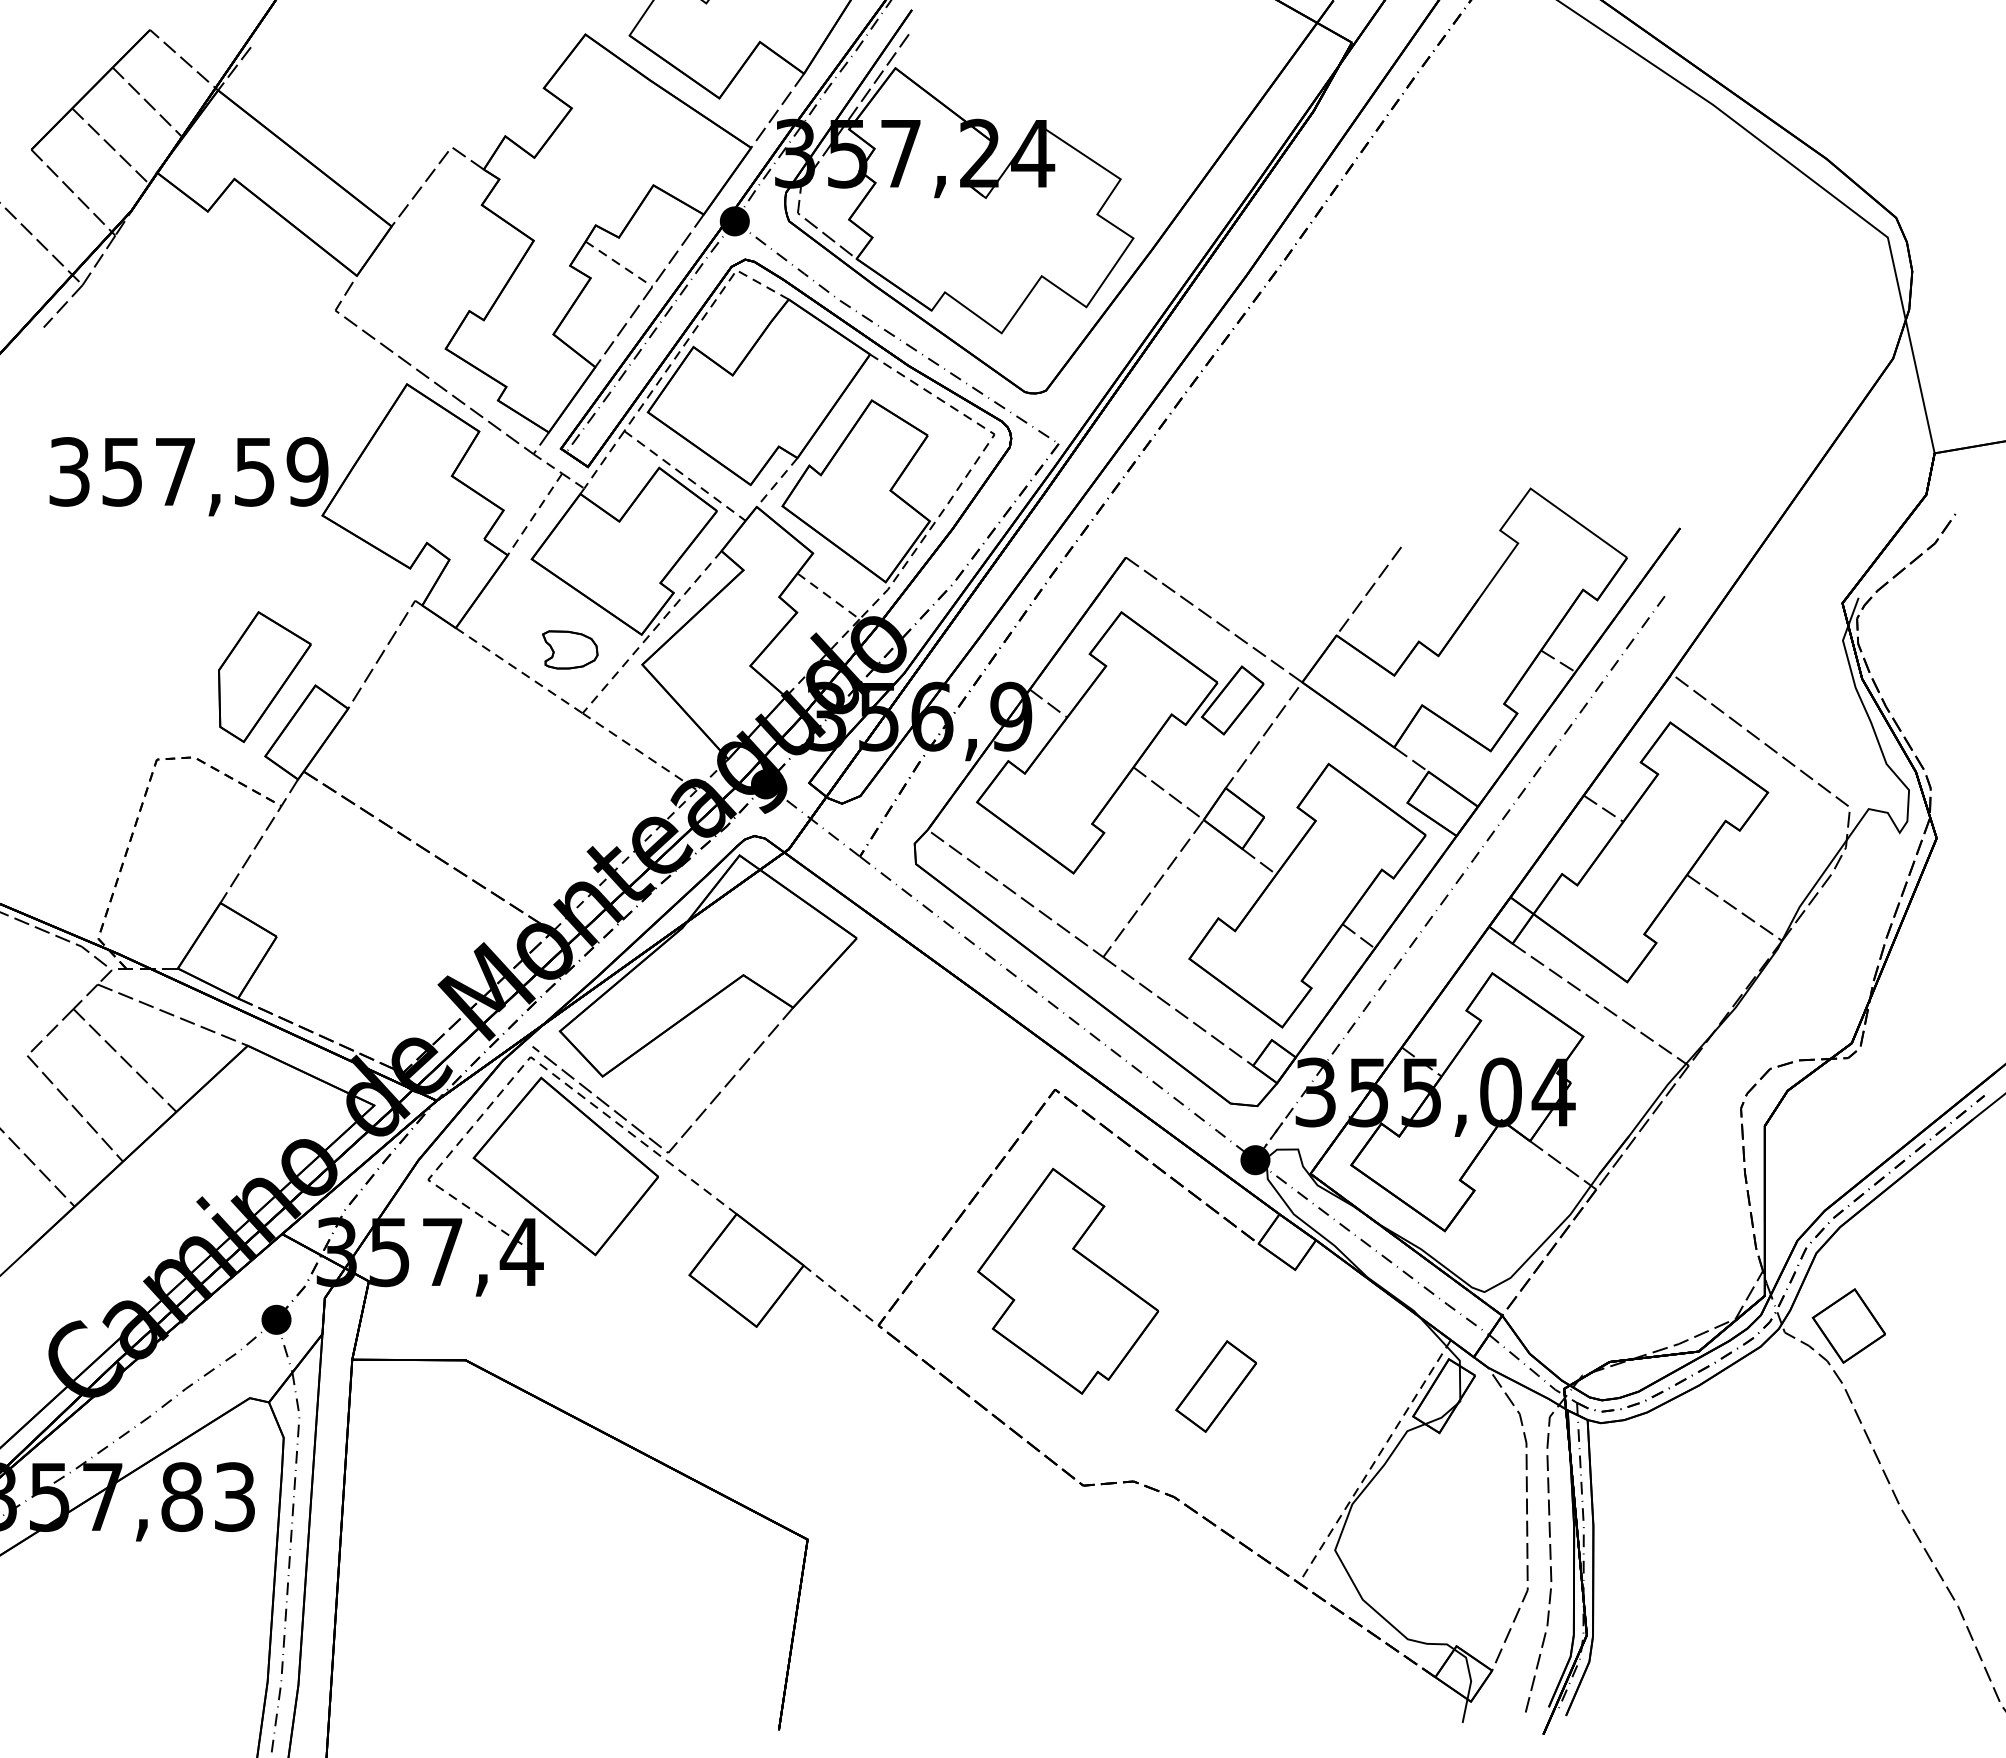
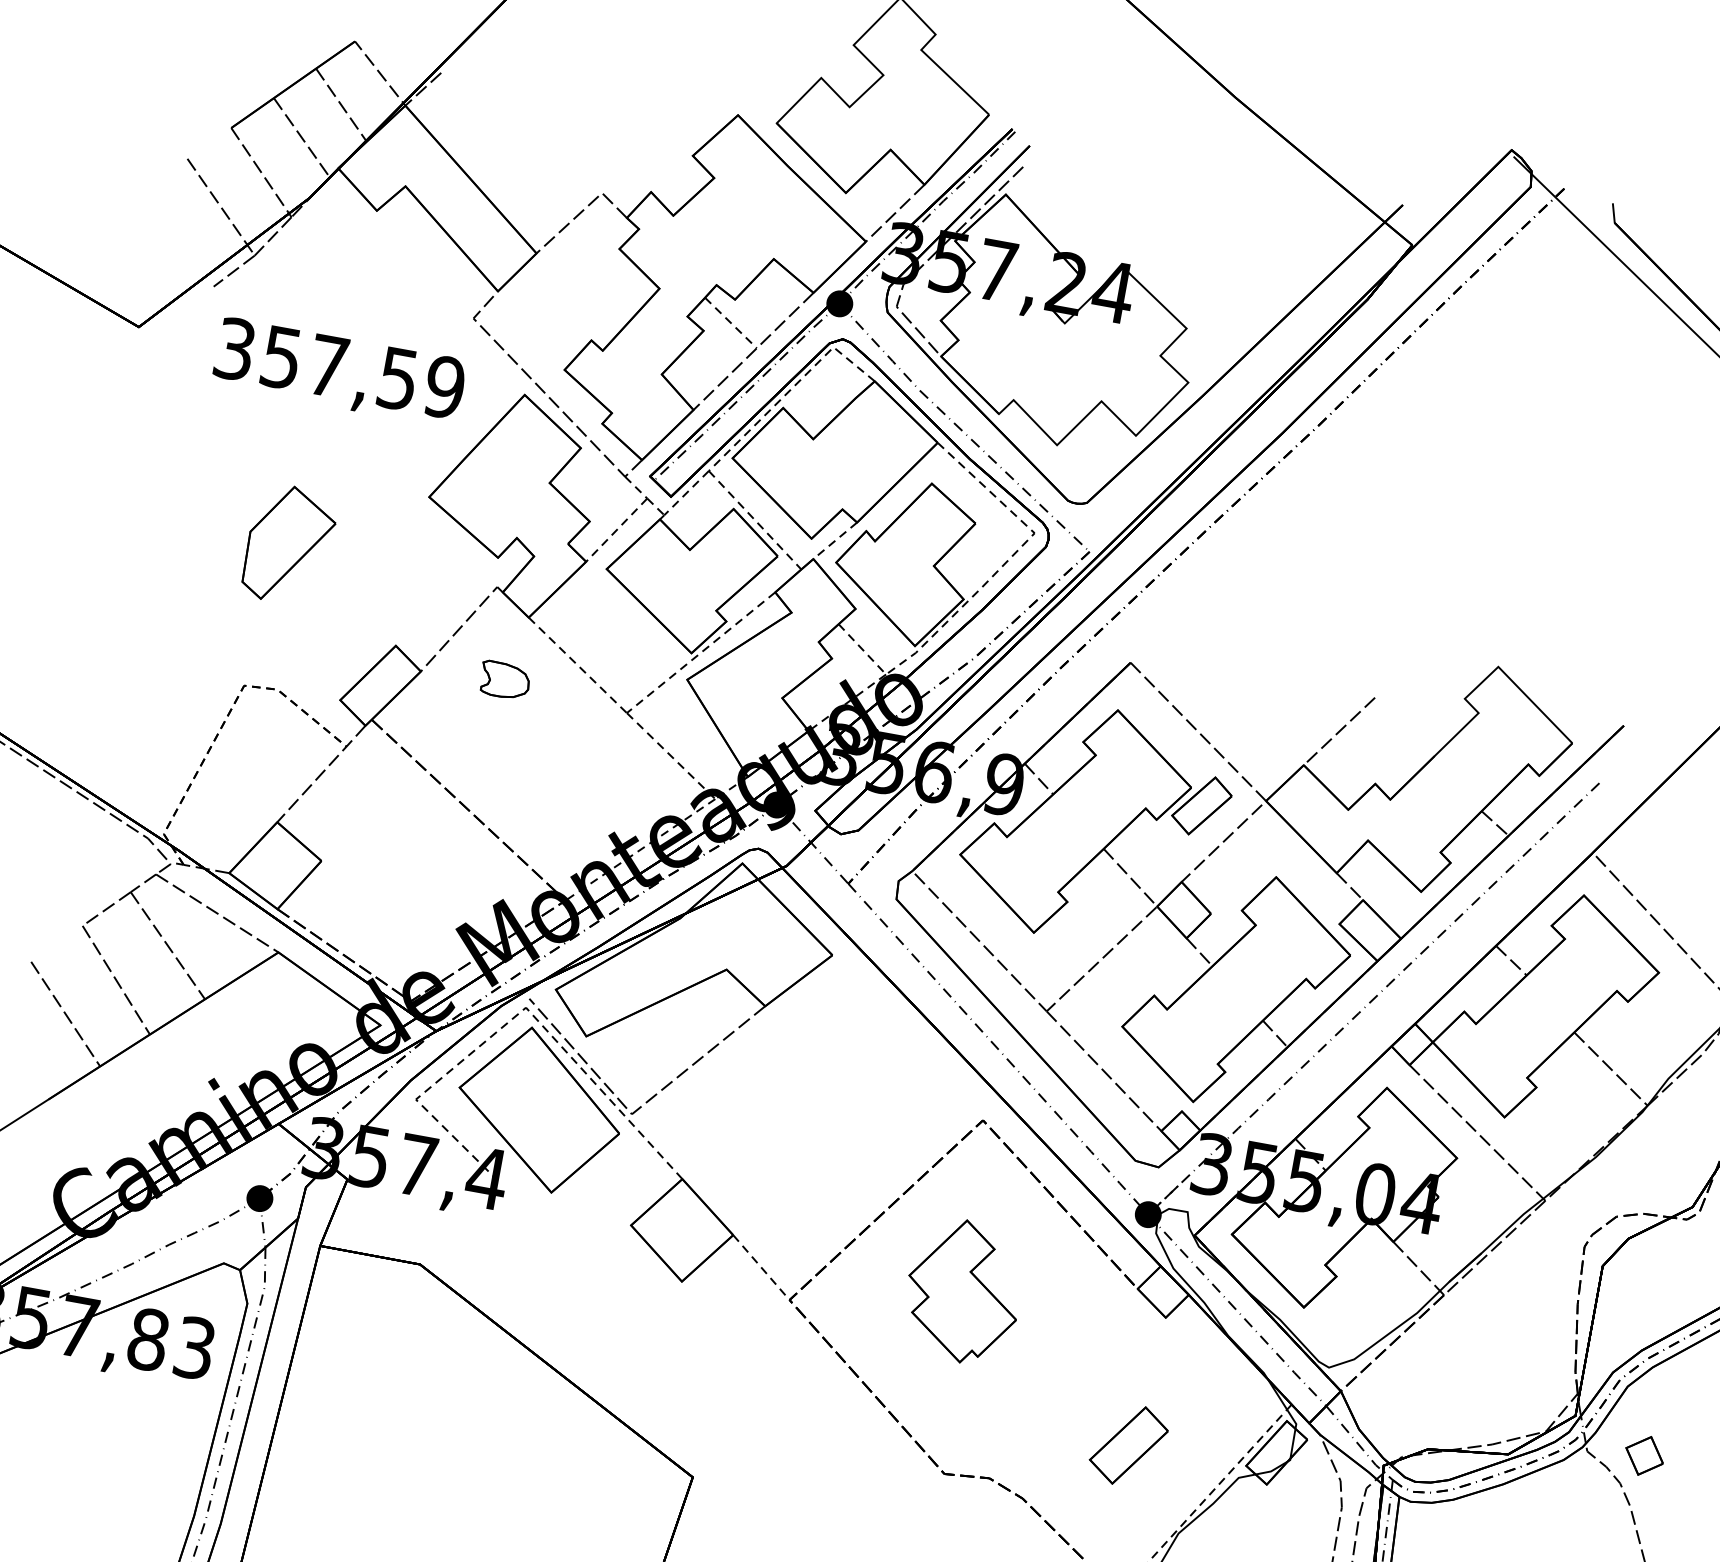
text: (188, 476) -> (339, 372), moved
part: (570, 649) -> (505, 680), moved
part: (264, 676) -> (289, 544), moved
part: (1068, 1281) -> (964, 1291), size x0.7
part: (1848, 1325) -> (1644, 1455), size x0.6
part: (1215, 1386) -> (1128, 1445), moved

